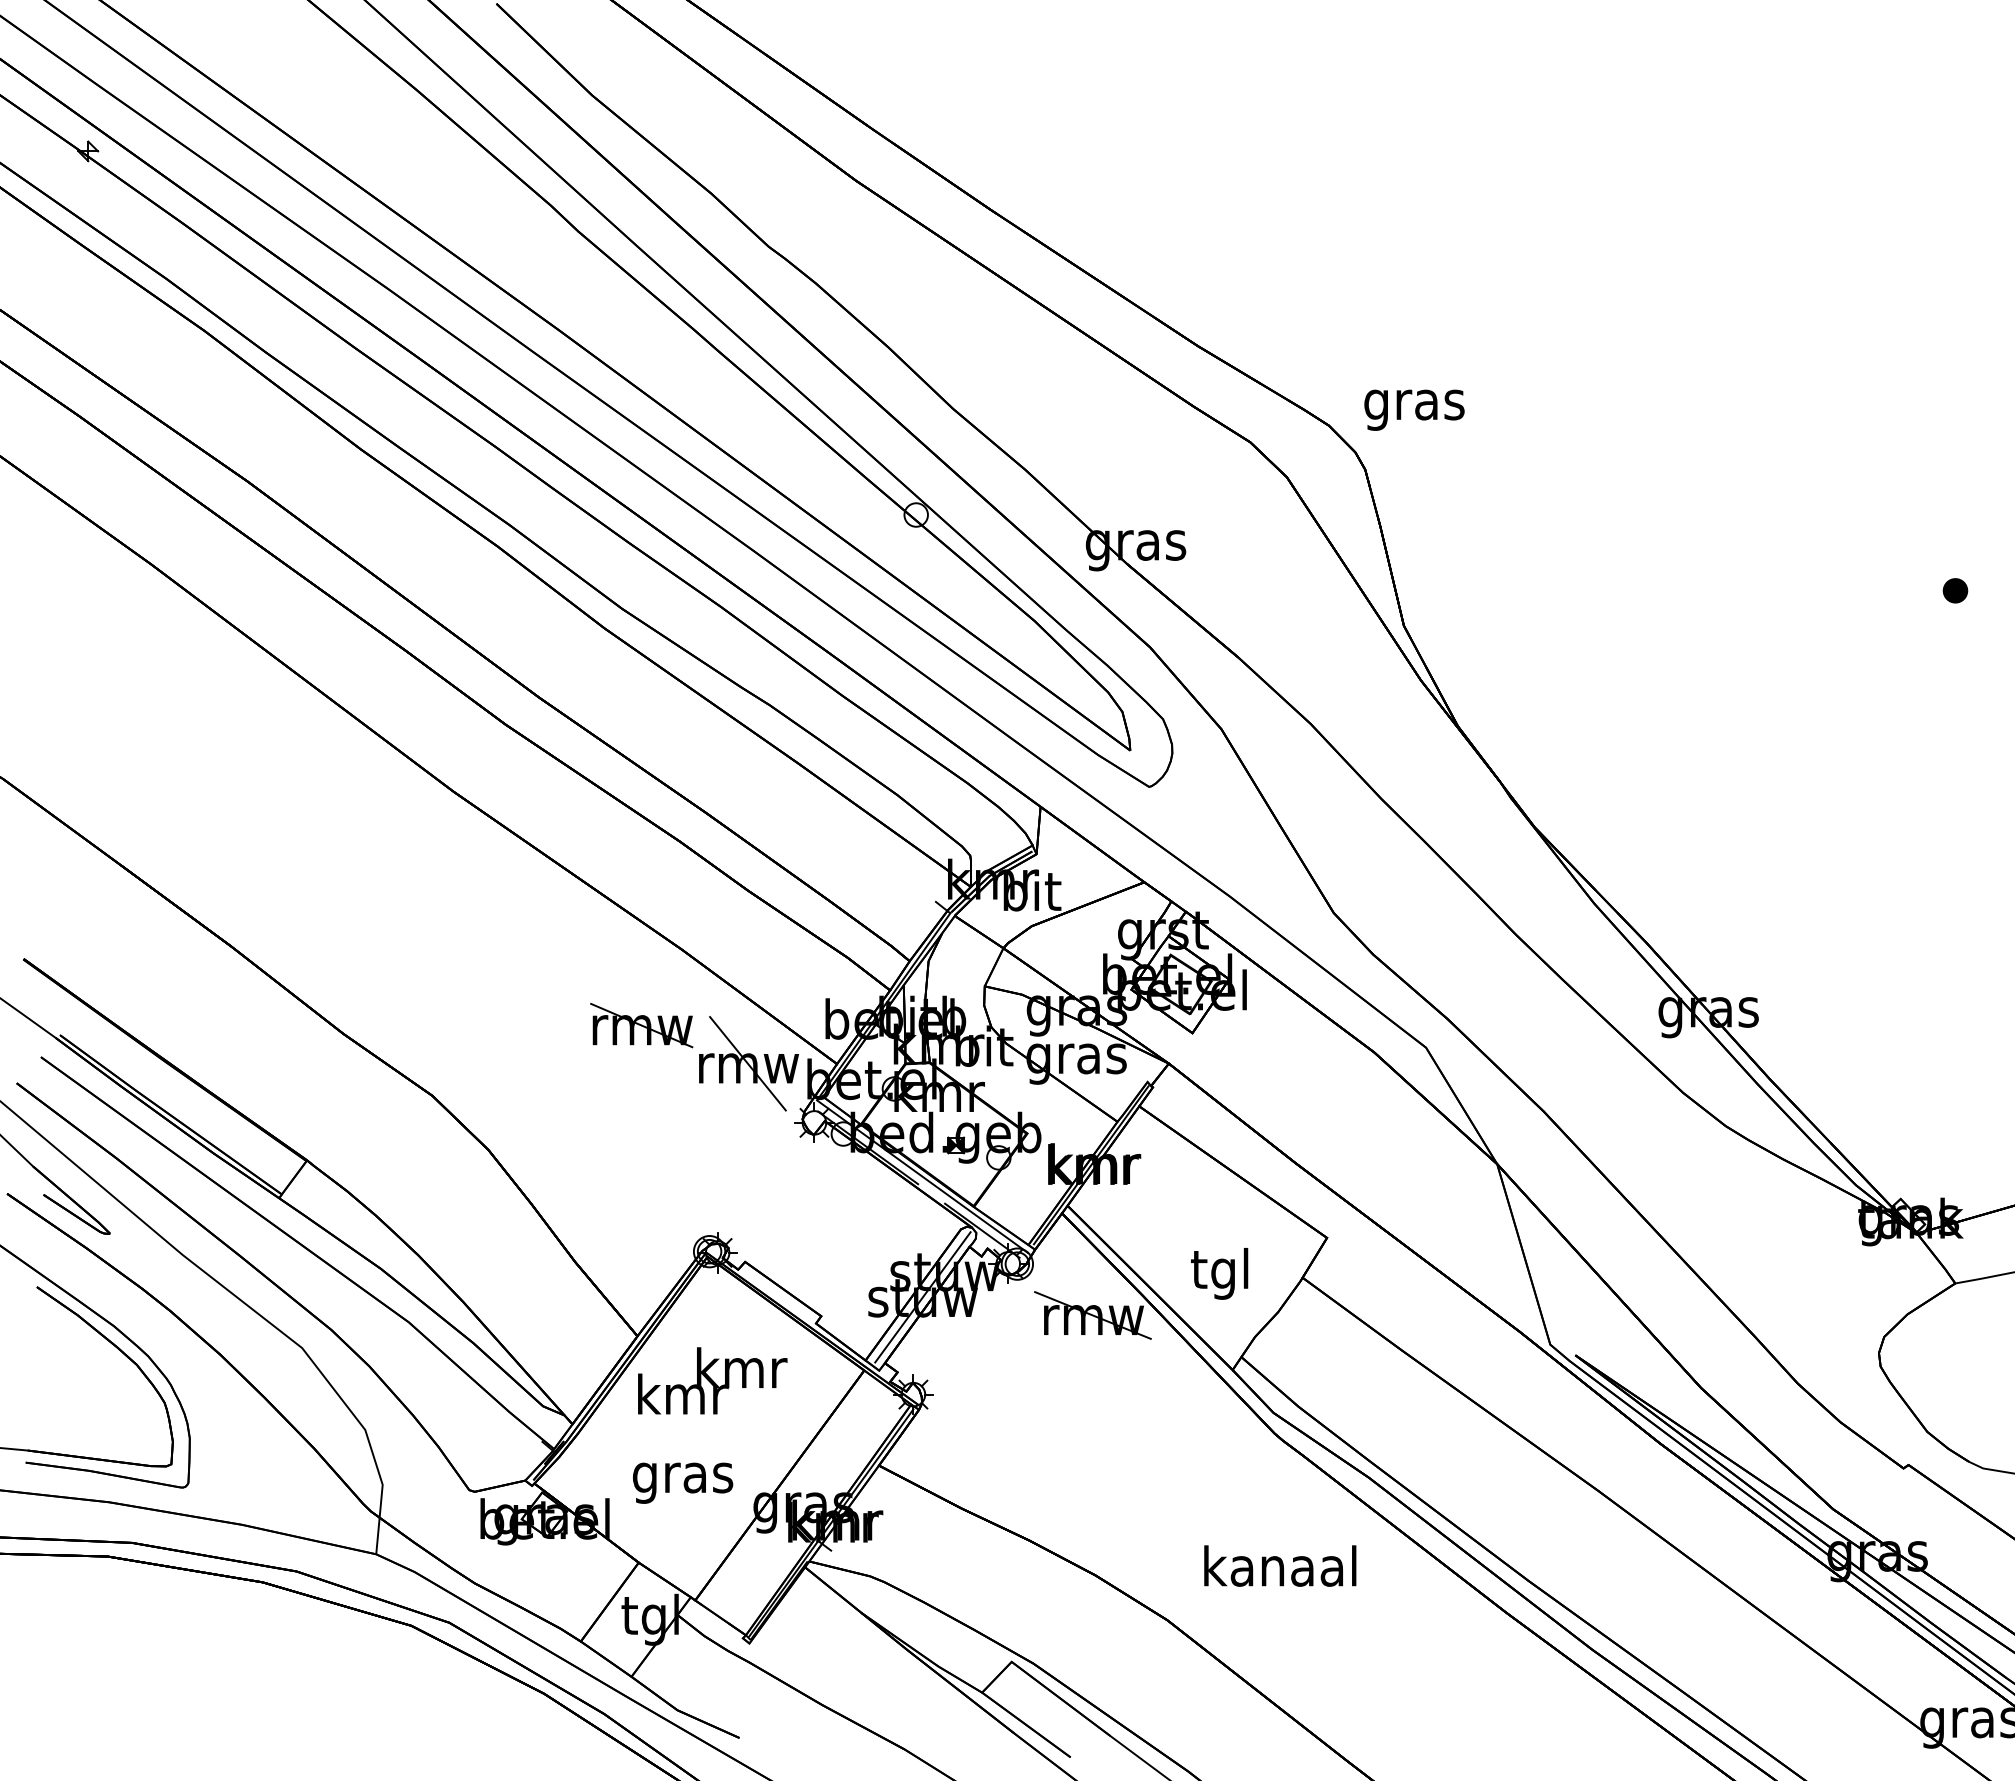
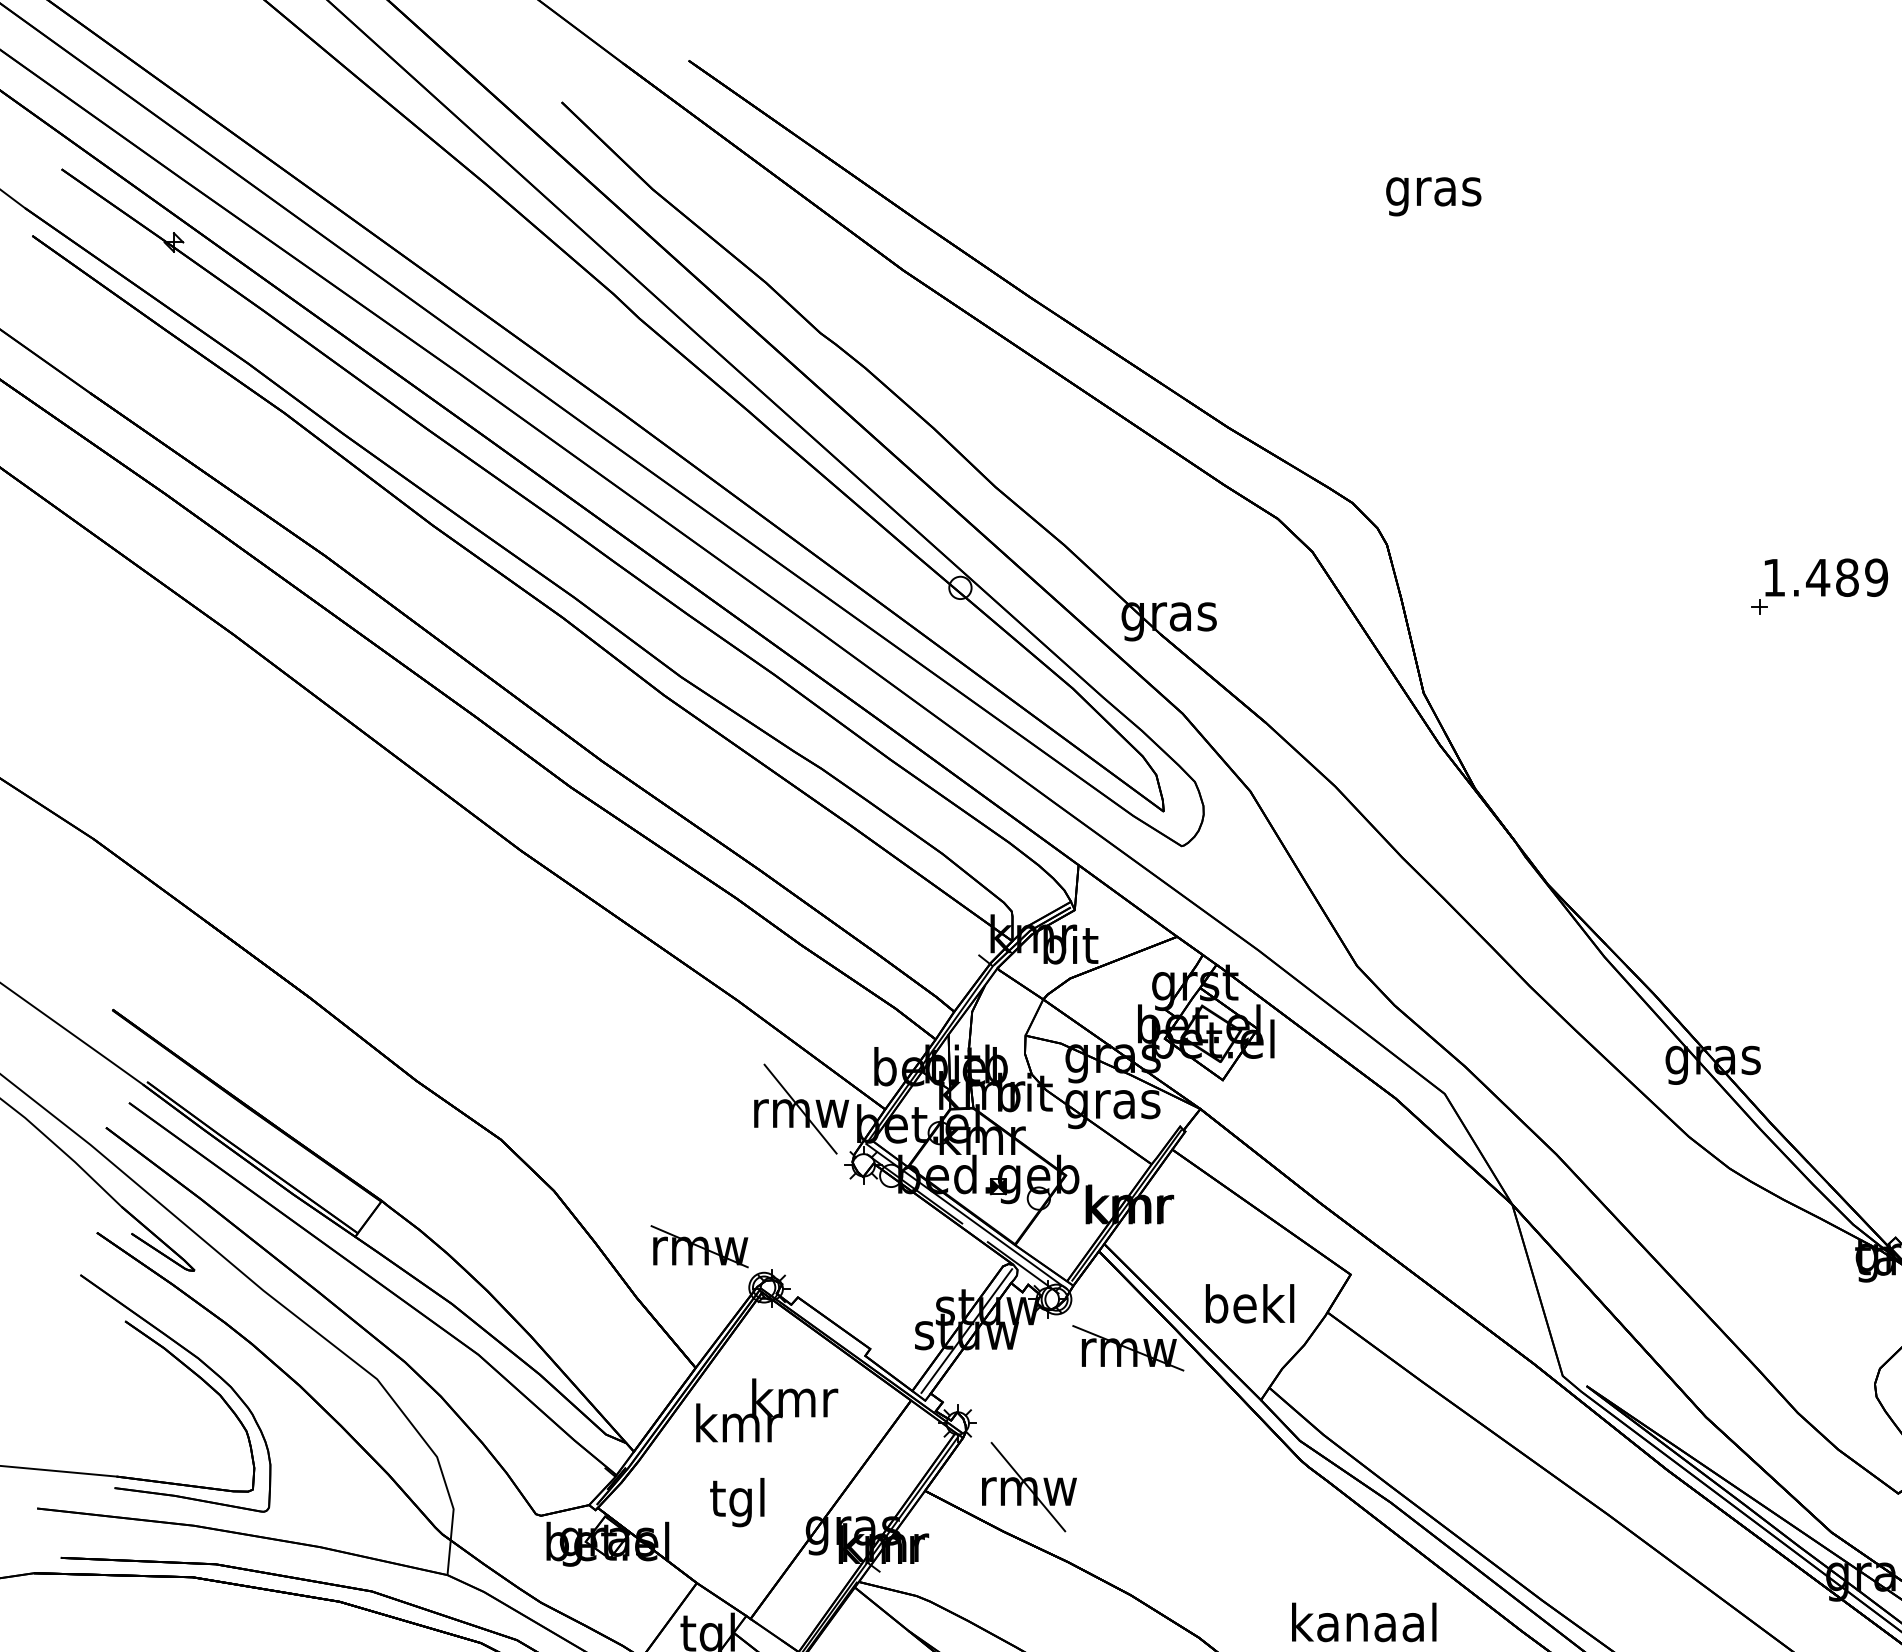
text: (1414, 409) -> (1433, 196), moved
part: (1820, 513) -> (1819, 586), added
part: (641, 1025) -> (699, 1246), moved
text: (1220, 1273) -> (1249, 1308), tgl -> bekl
part: (988, 1461) -> (1029, 1486), added
text: (682, 1477) -> (738, 1502), gras -> tgl
text: (1280, 1565) -> (1364, 1621), moved

